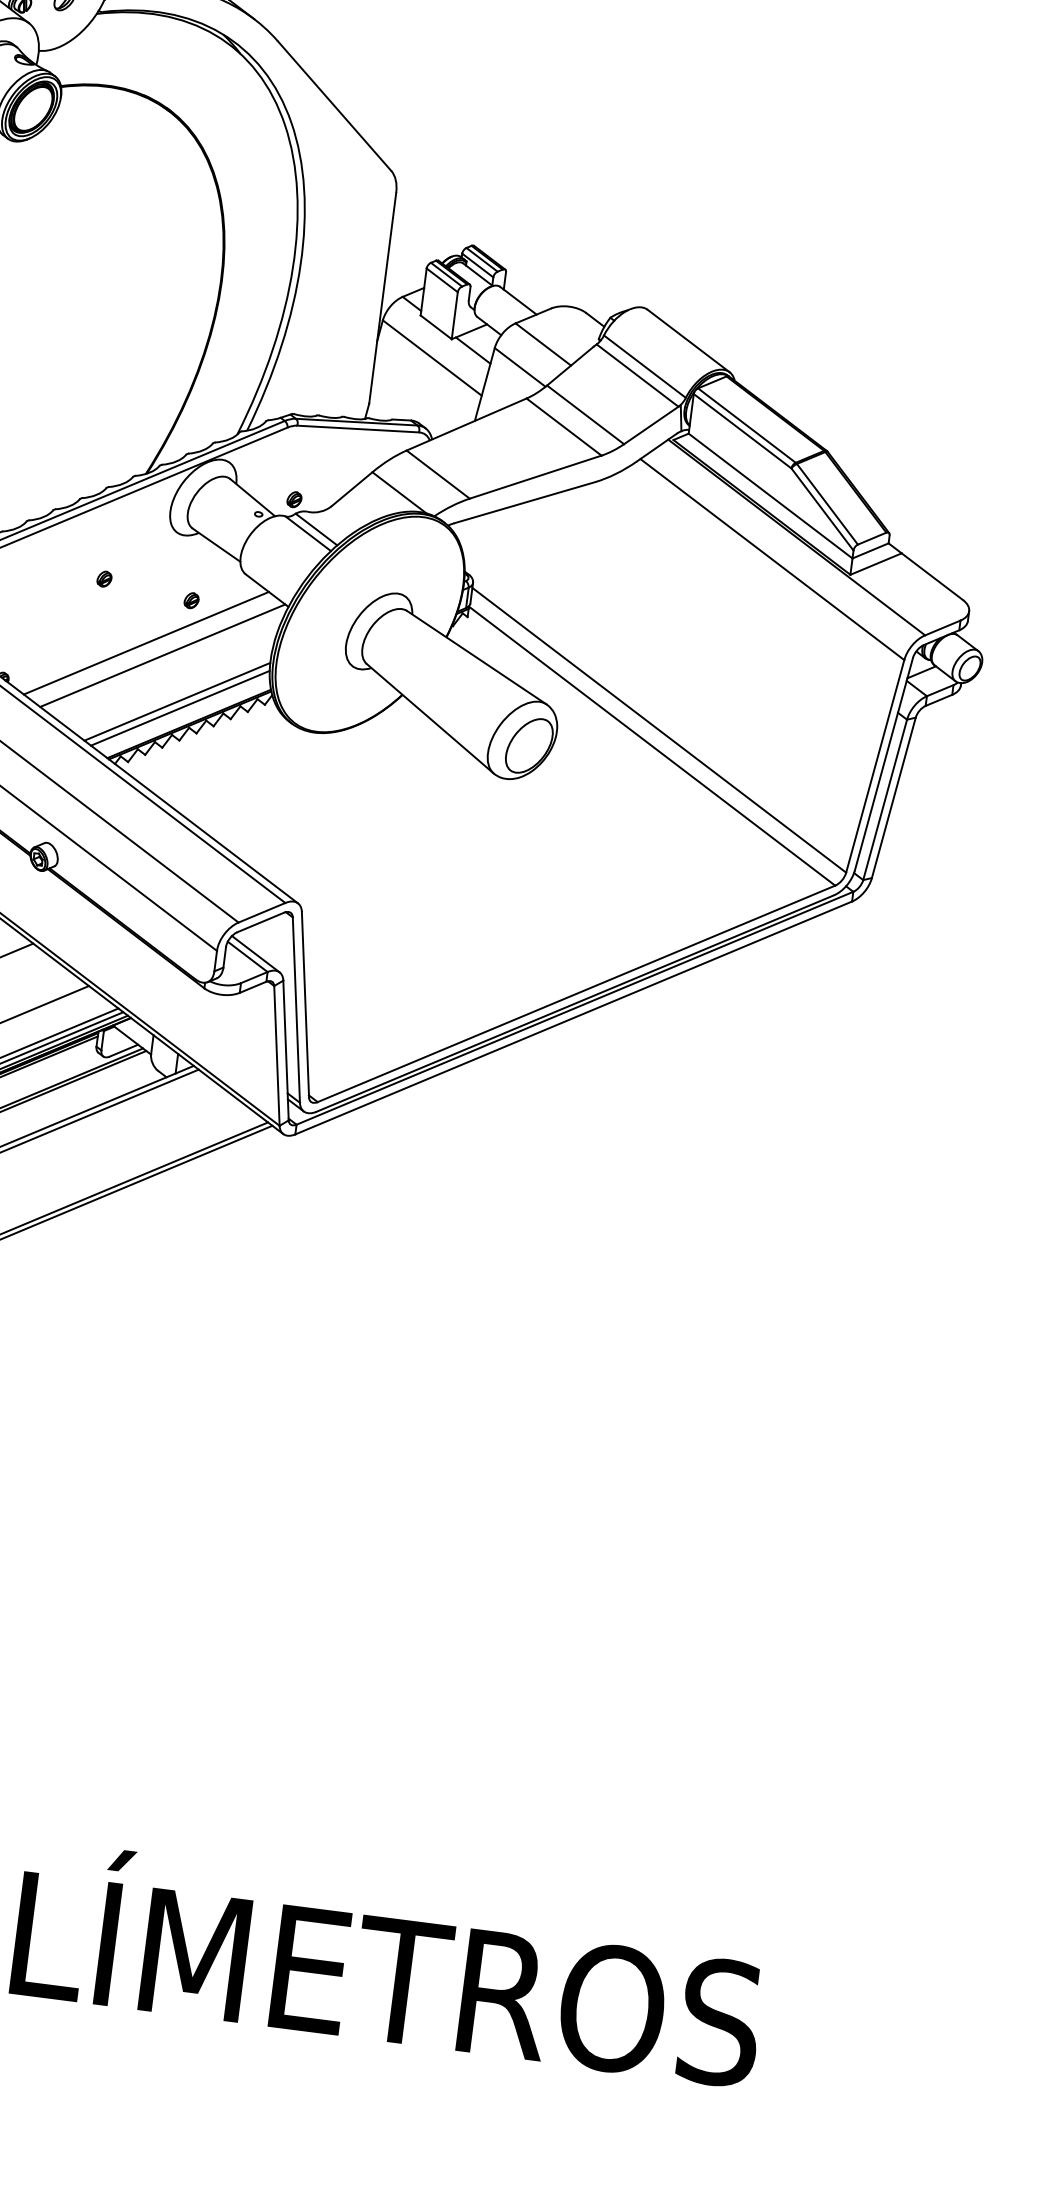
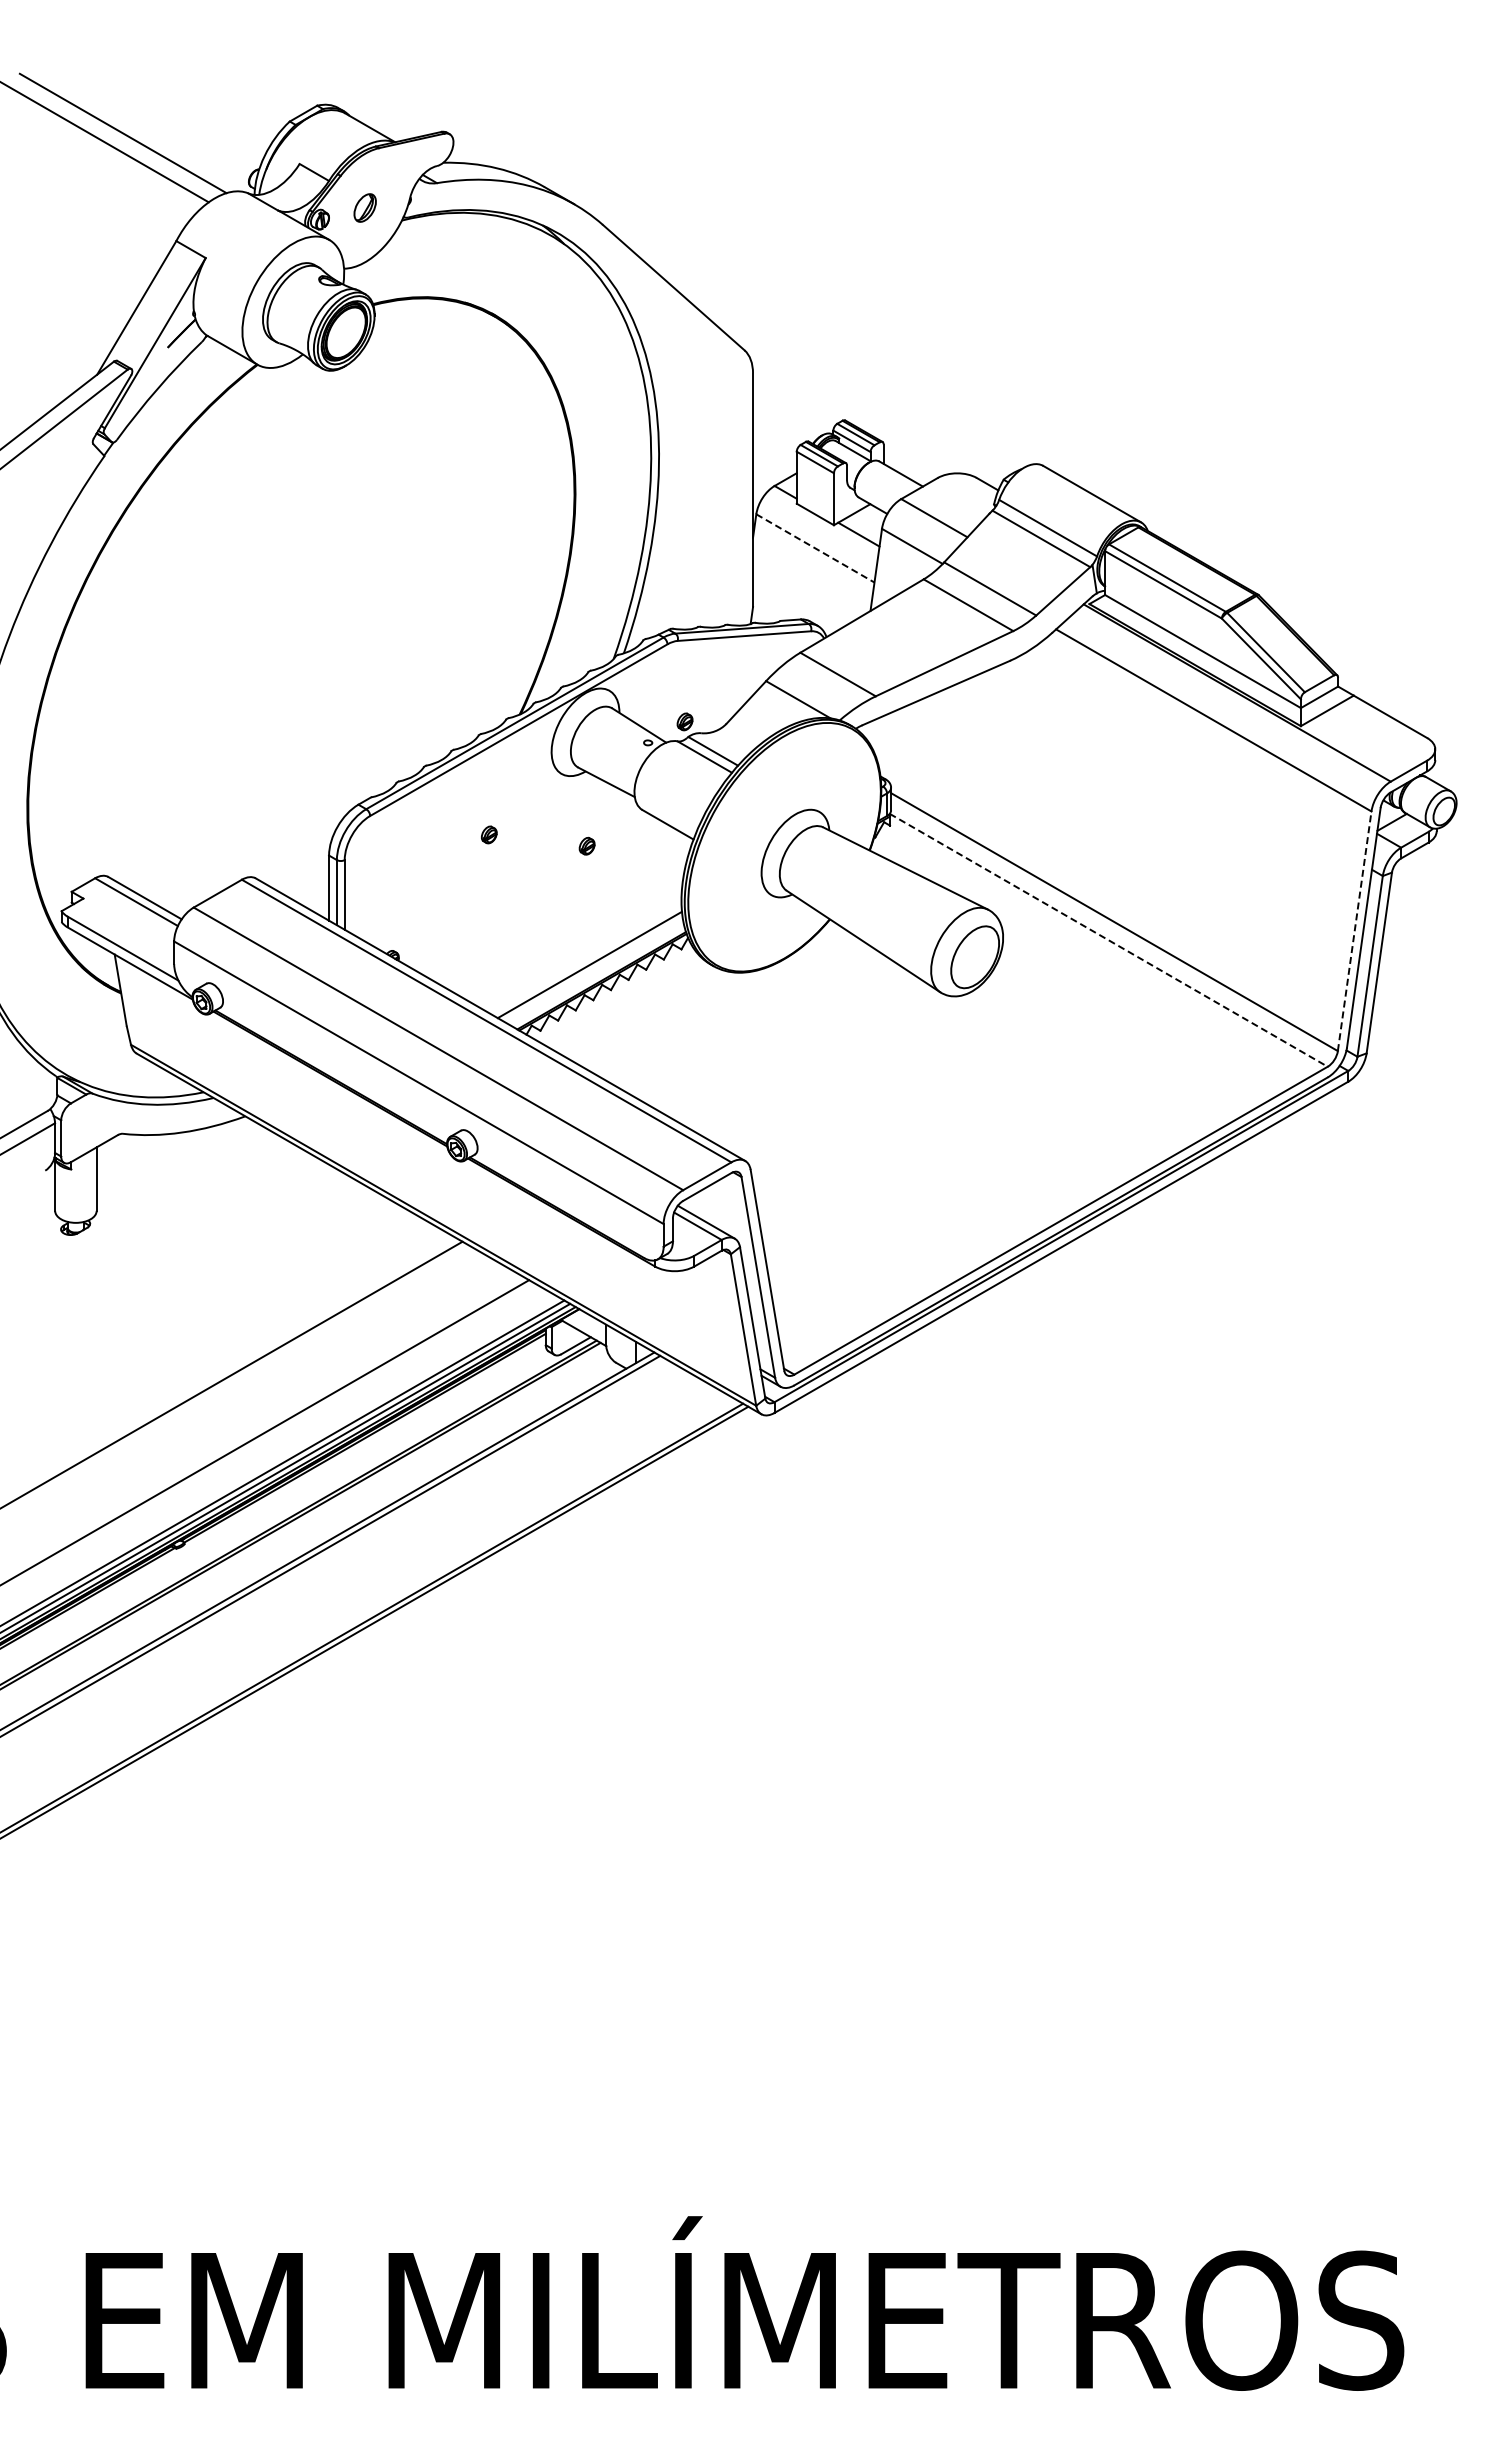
line: (432, 358) -> (815, 548), solid -> dashed
line: (146, 642) -> (543, 898), removed
line: (162, 656) -> (563, 910), removed
line: (177, 701) -> (585, 958), removed
line: (651, 746) -> (1108, 940), solid -> dashed
line: (875, 766) -> (1354, 931), solid -> dashed

